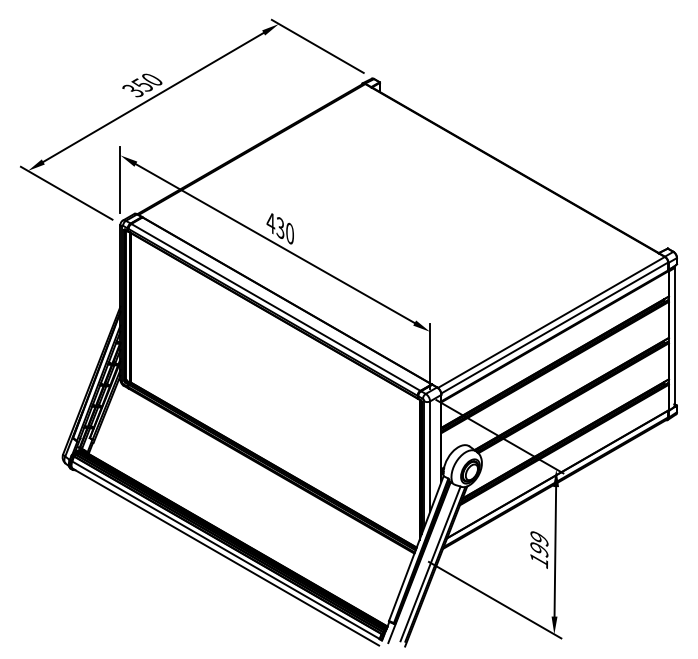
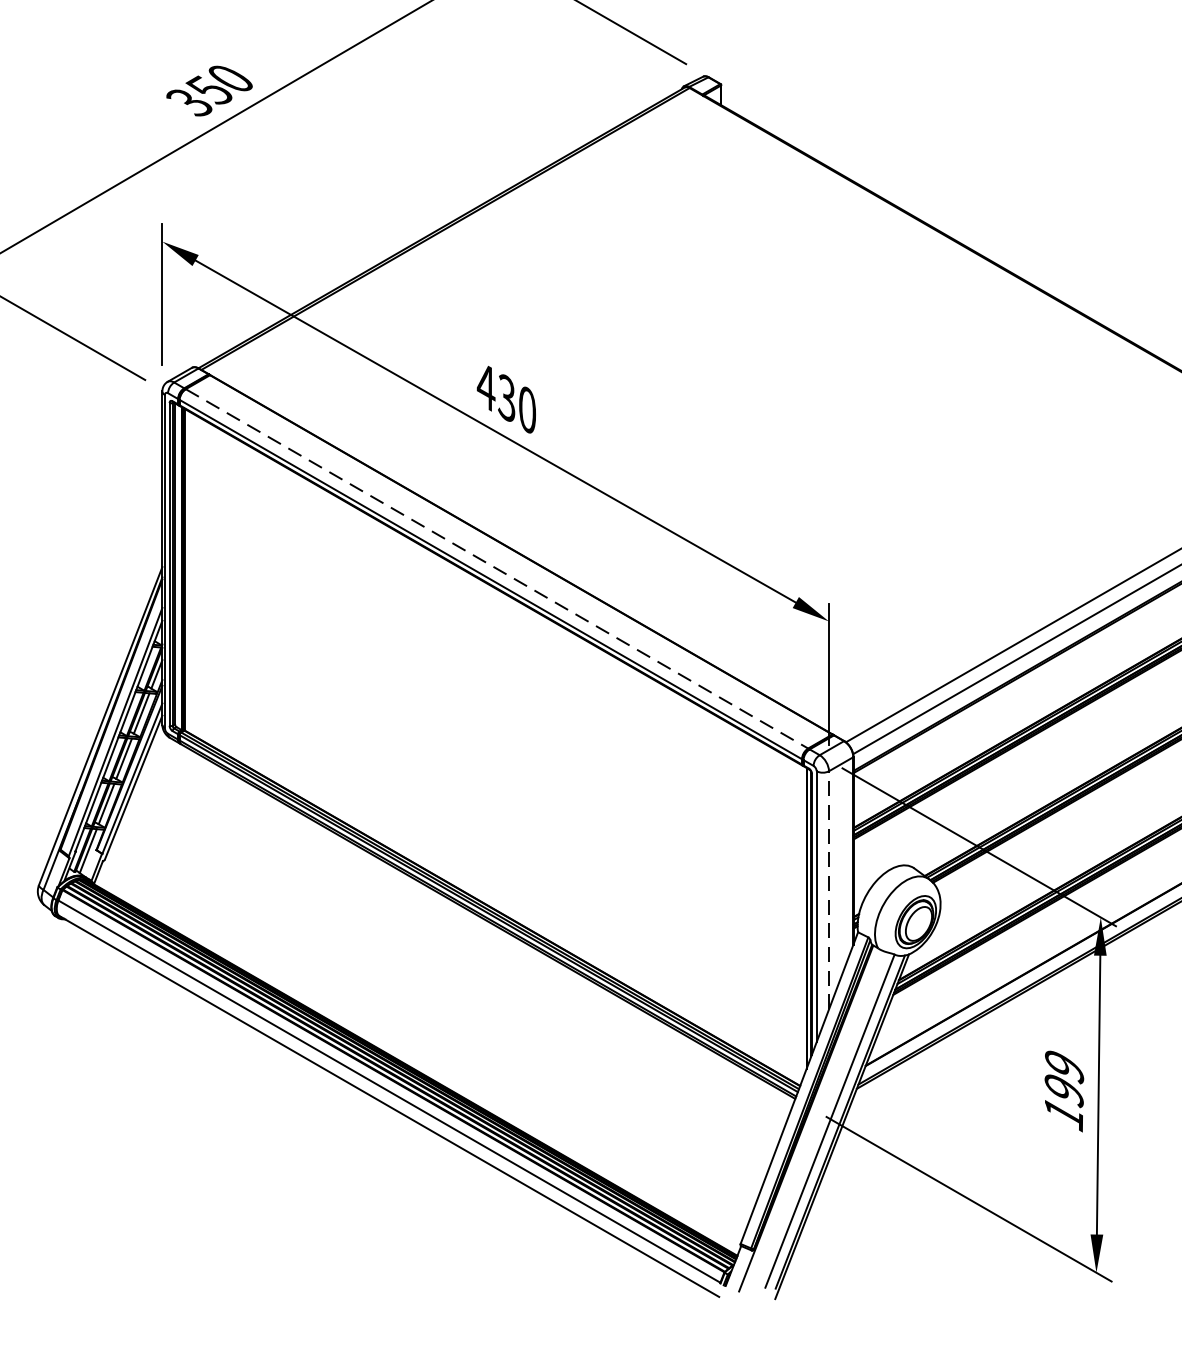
line: (275, 307) -> (496, 569), solid -> dashed
line: (430, 456) -> (829, 889), solid -> dashed

